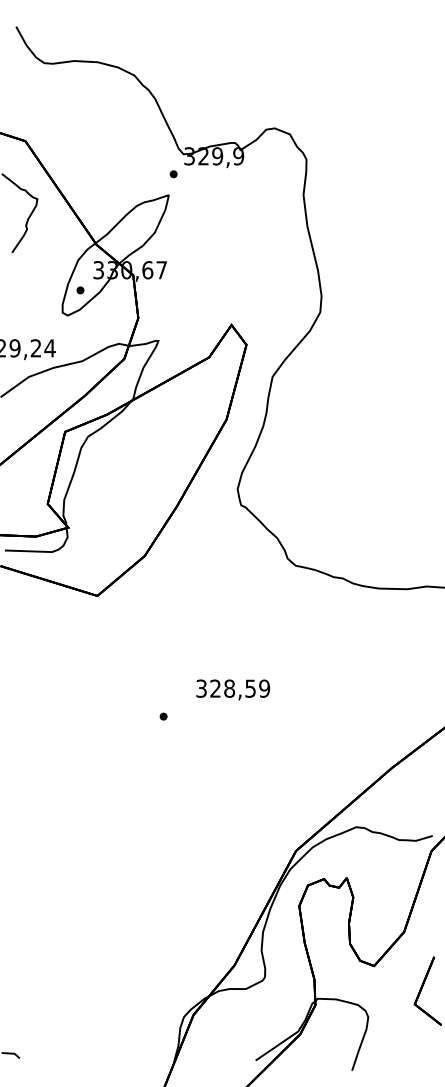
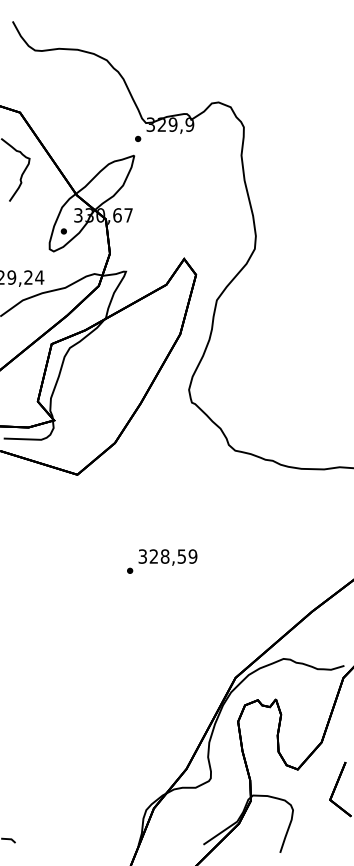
text: (233, 689) -> (168, 557), moved

